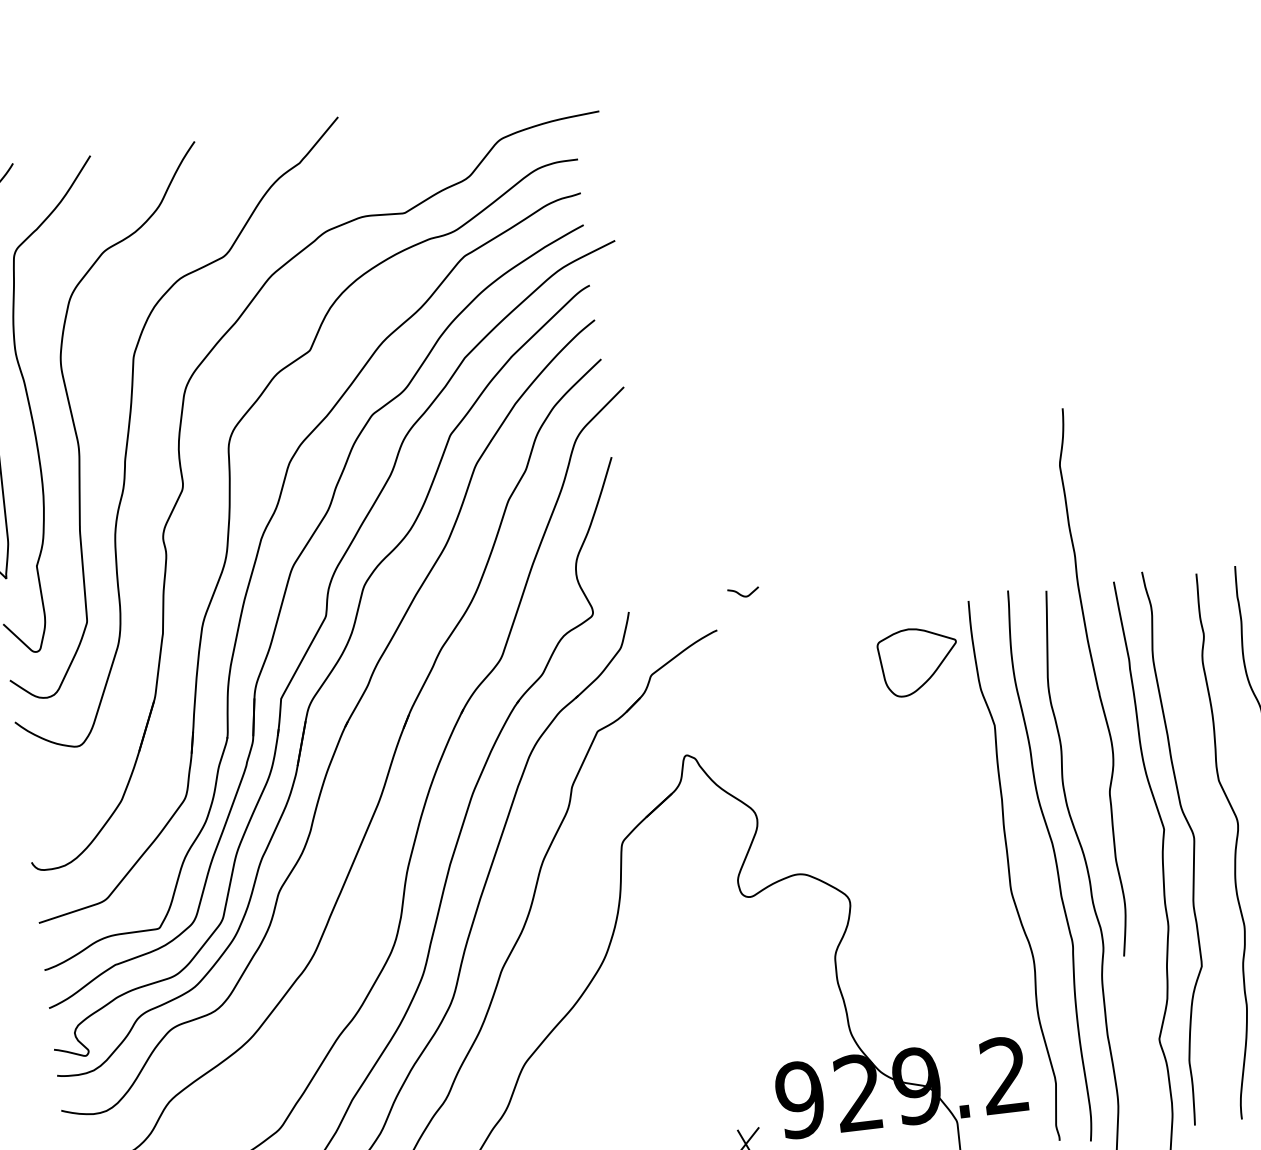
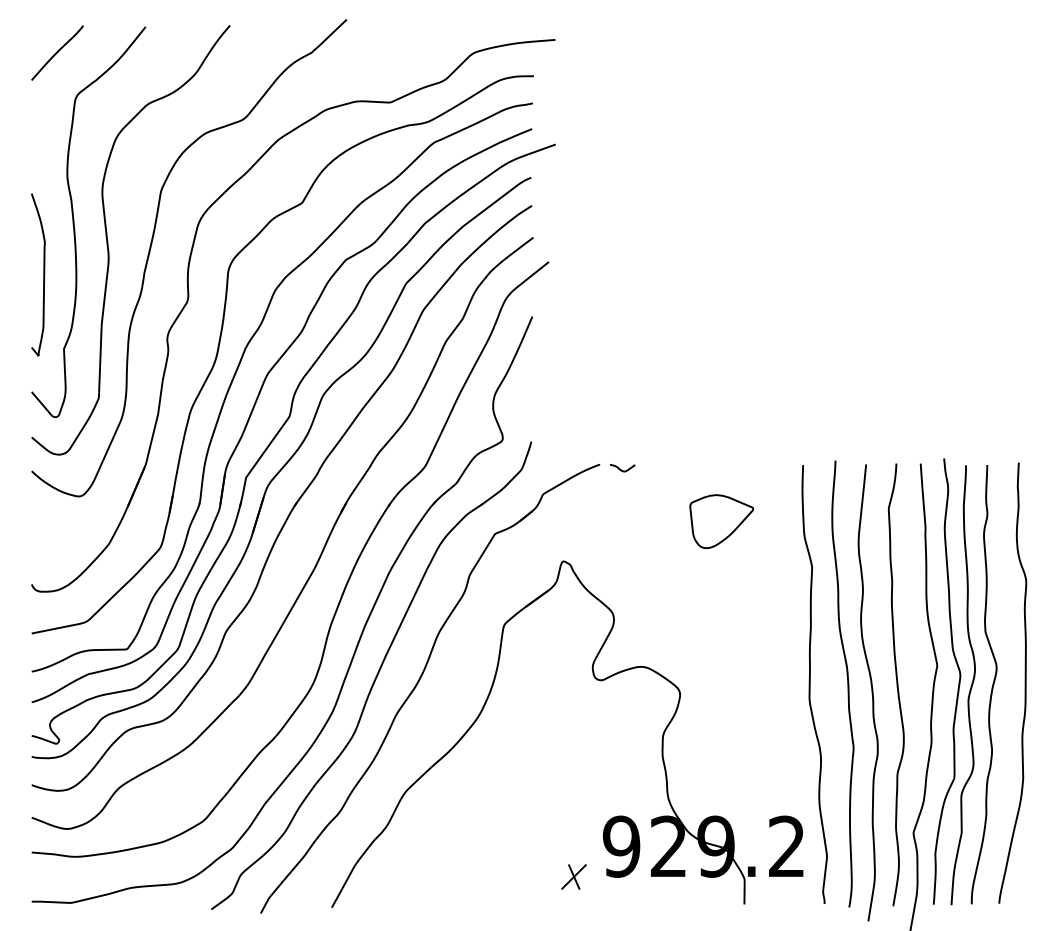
curve: (740, 593) -> (620, 468), moved
part: (918, 661) -> (721, 521), moved
curve: (1095, 681) -> (896, 684), moved
curve: (1208, 850) -> (970, 686), added

